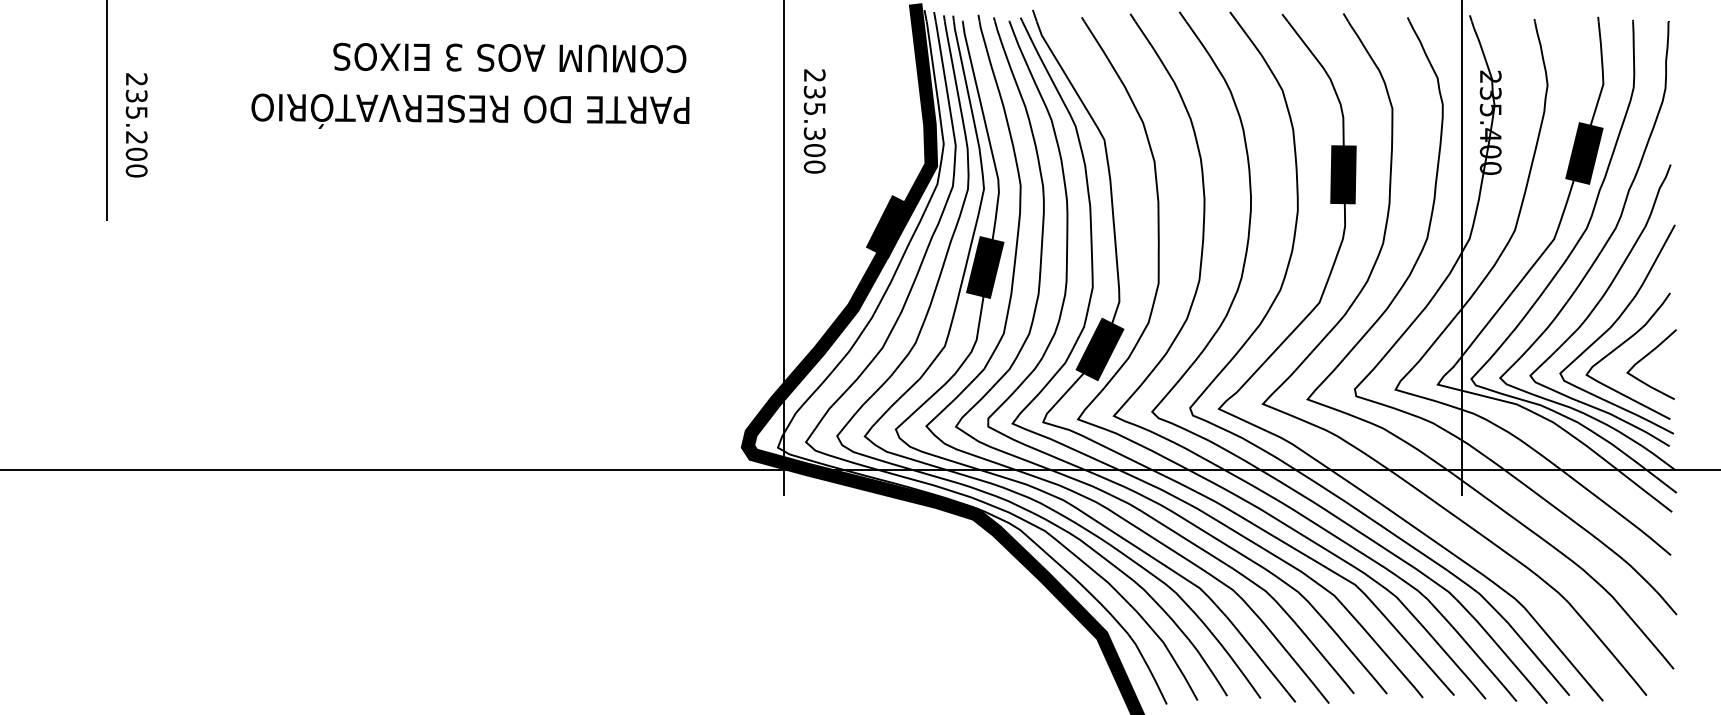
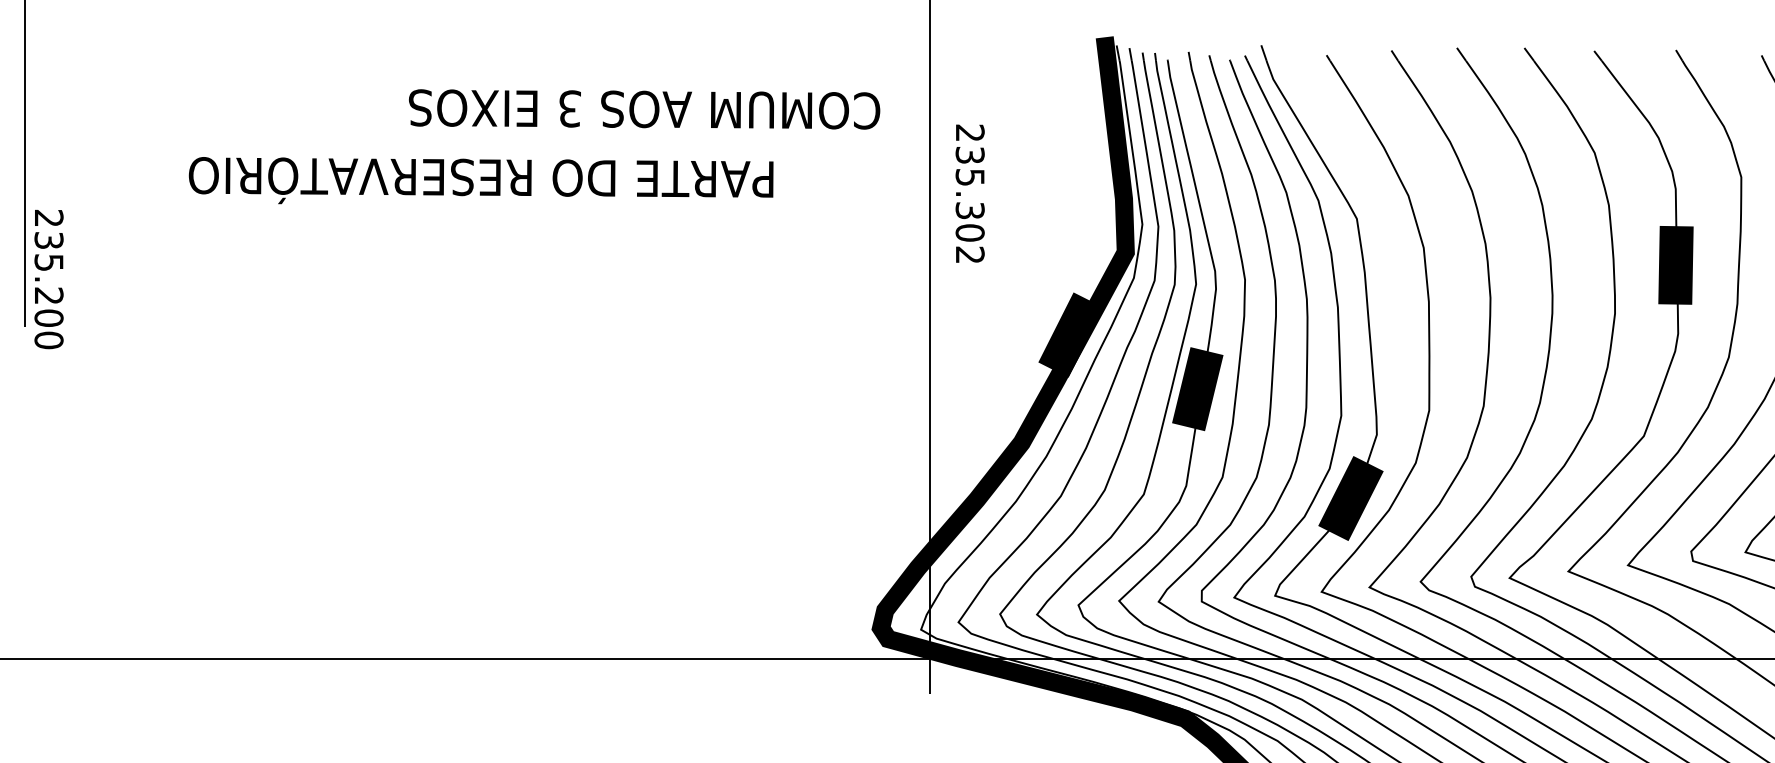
text: (509, 57) -> (644, 108), moved
text: (470, 110) -> (481, 179), moved
text: (136, 125) -> (48, 279), moved
text: (814, 166) -> (969, 254), 235.300 -> 235.302

